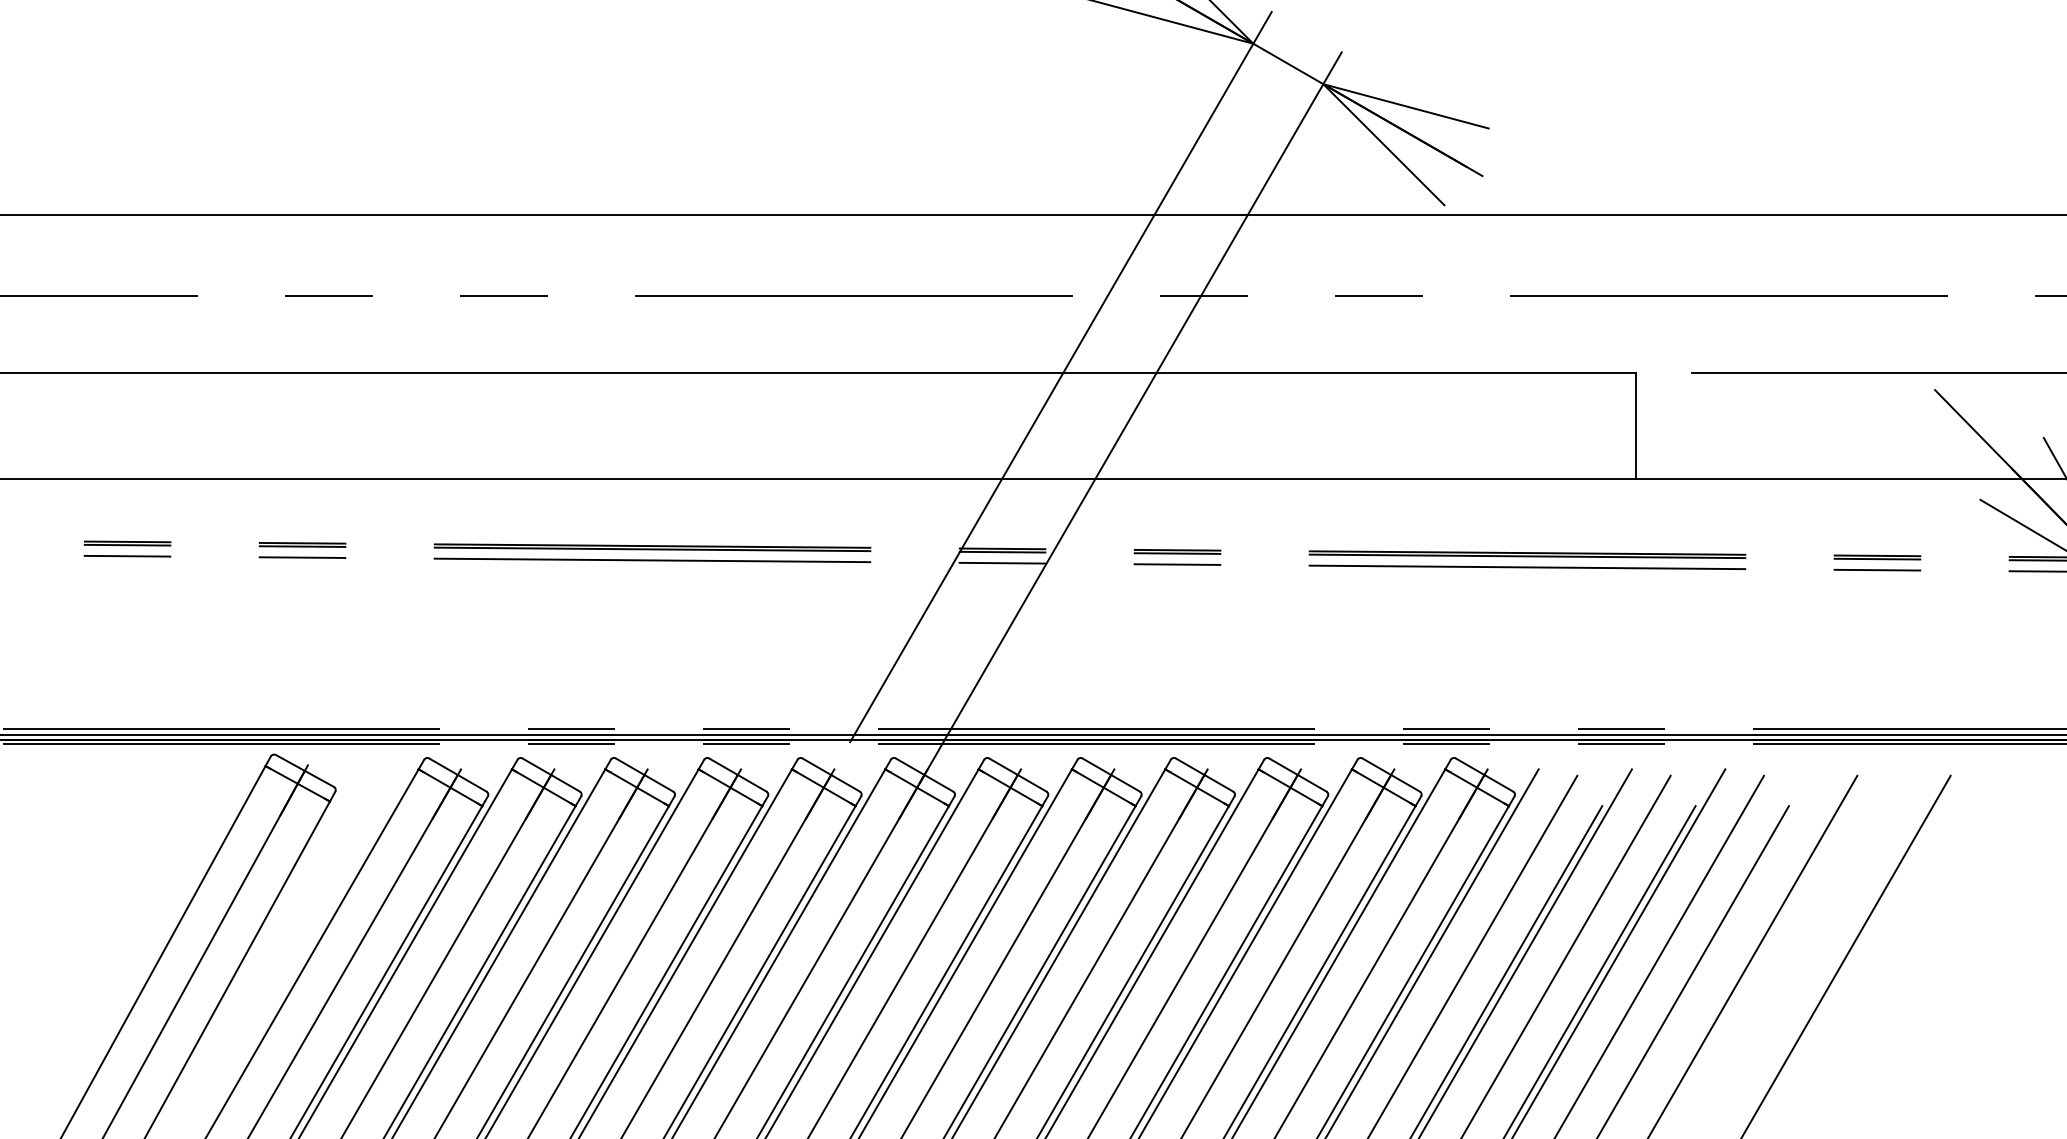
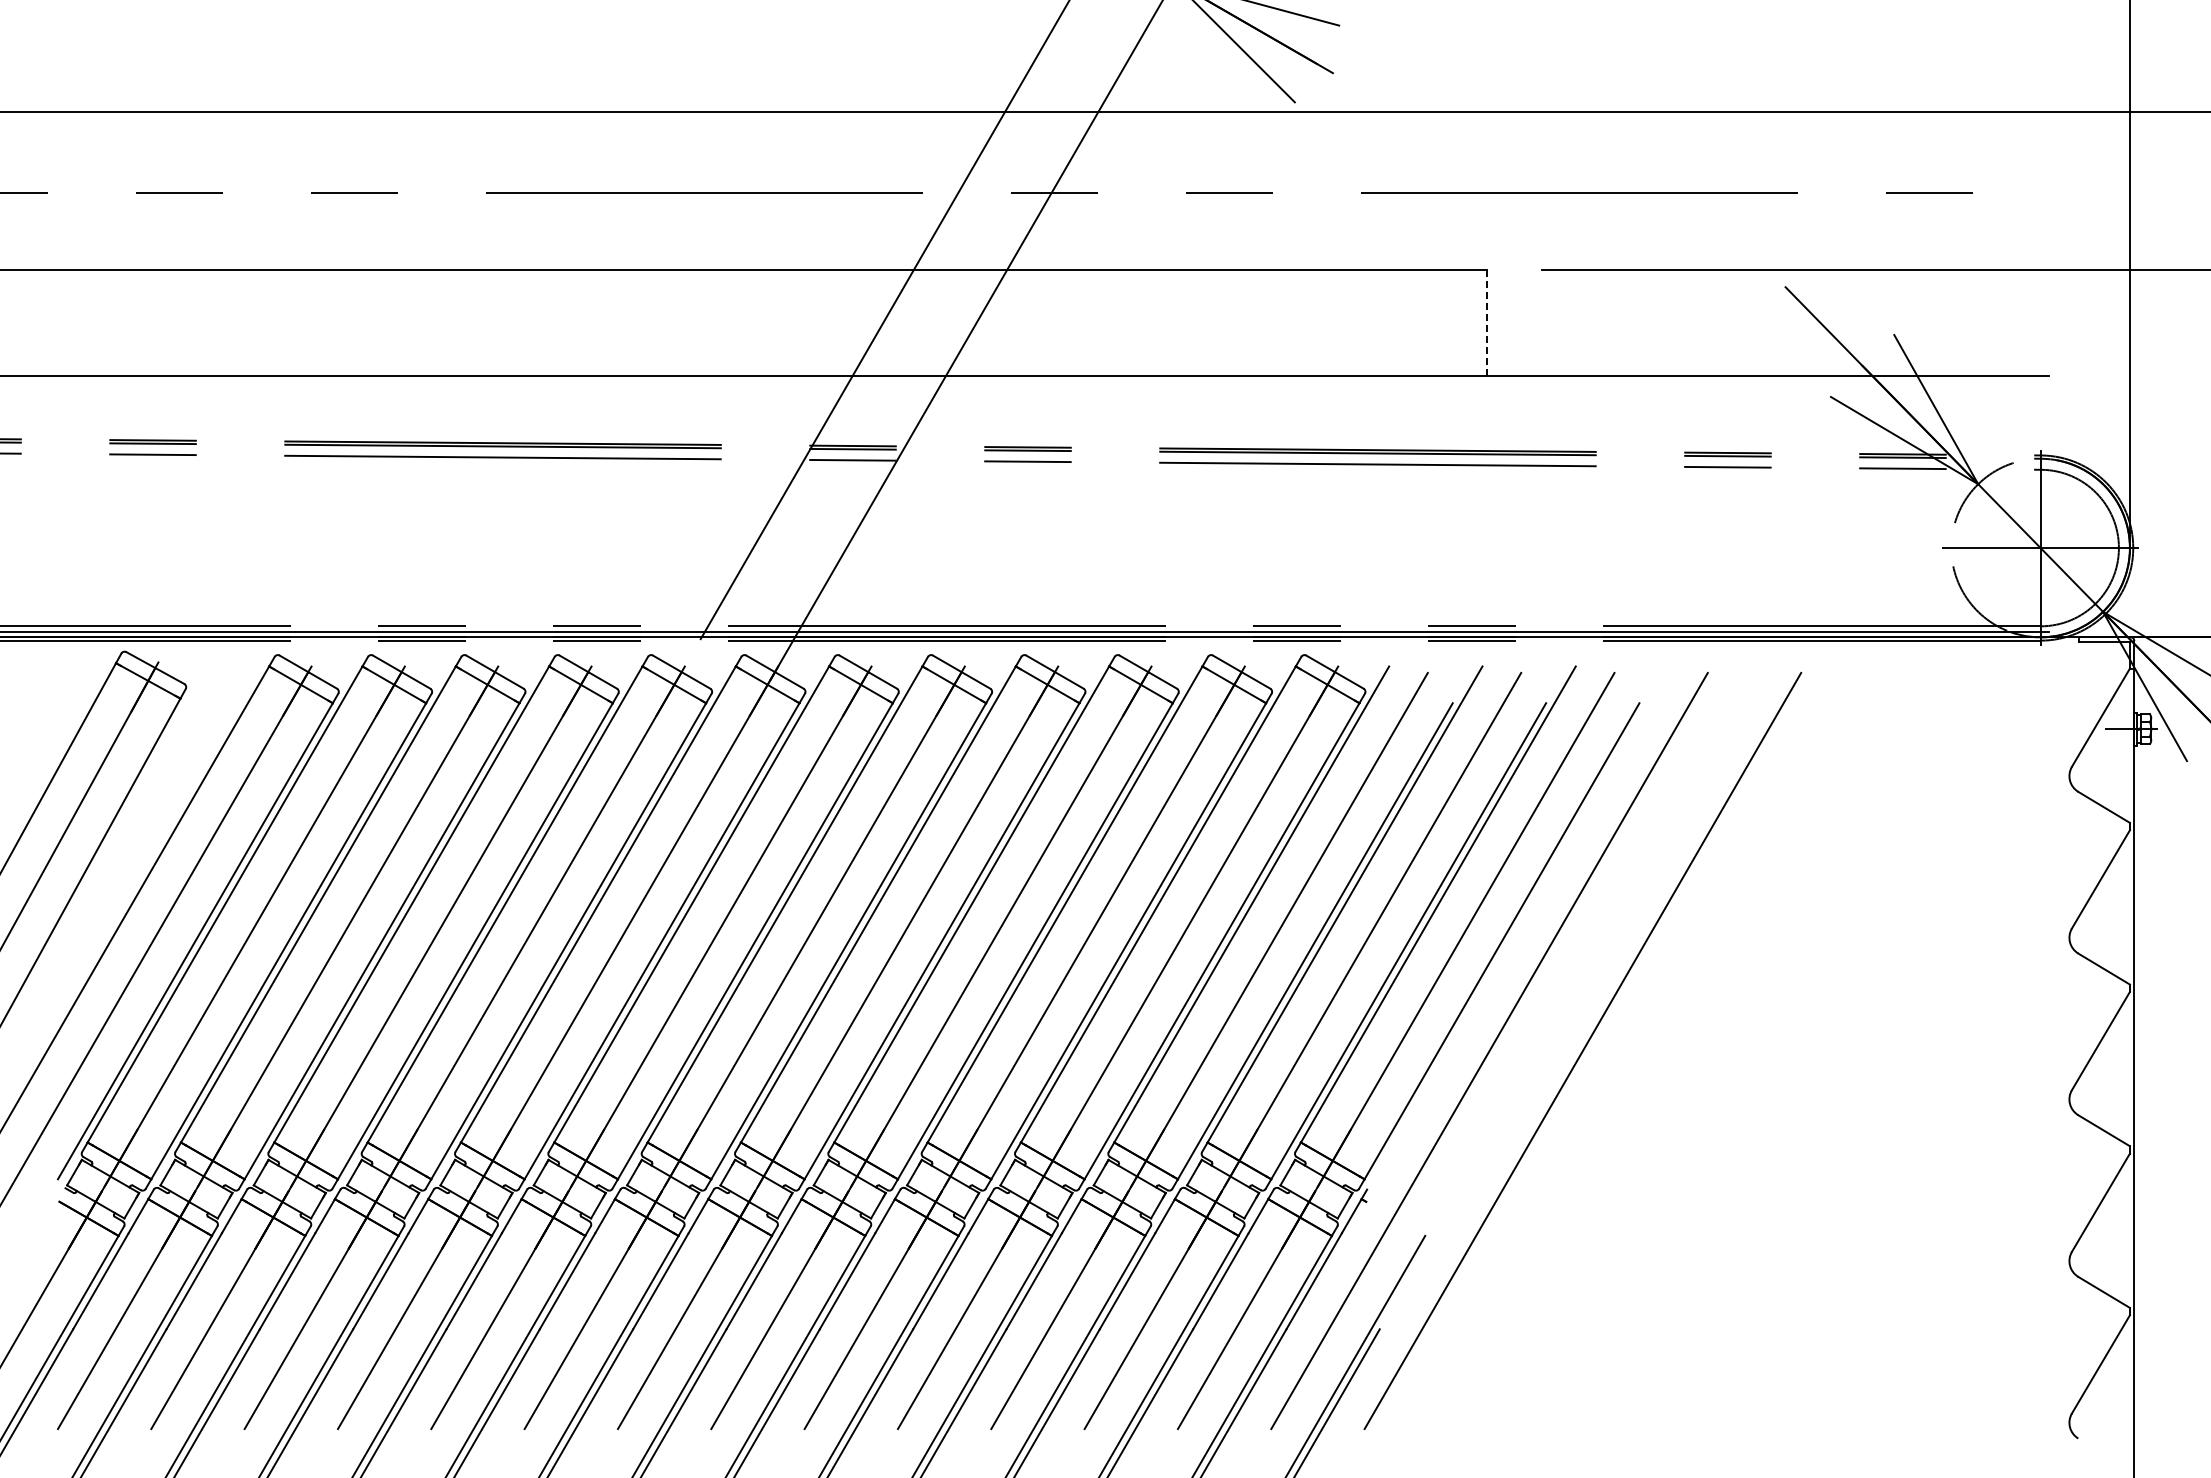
line: (1636, 425) -> (1486, 322), solid -> dashed

